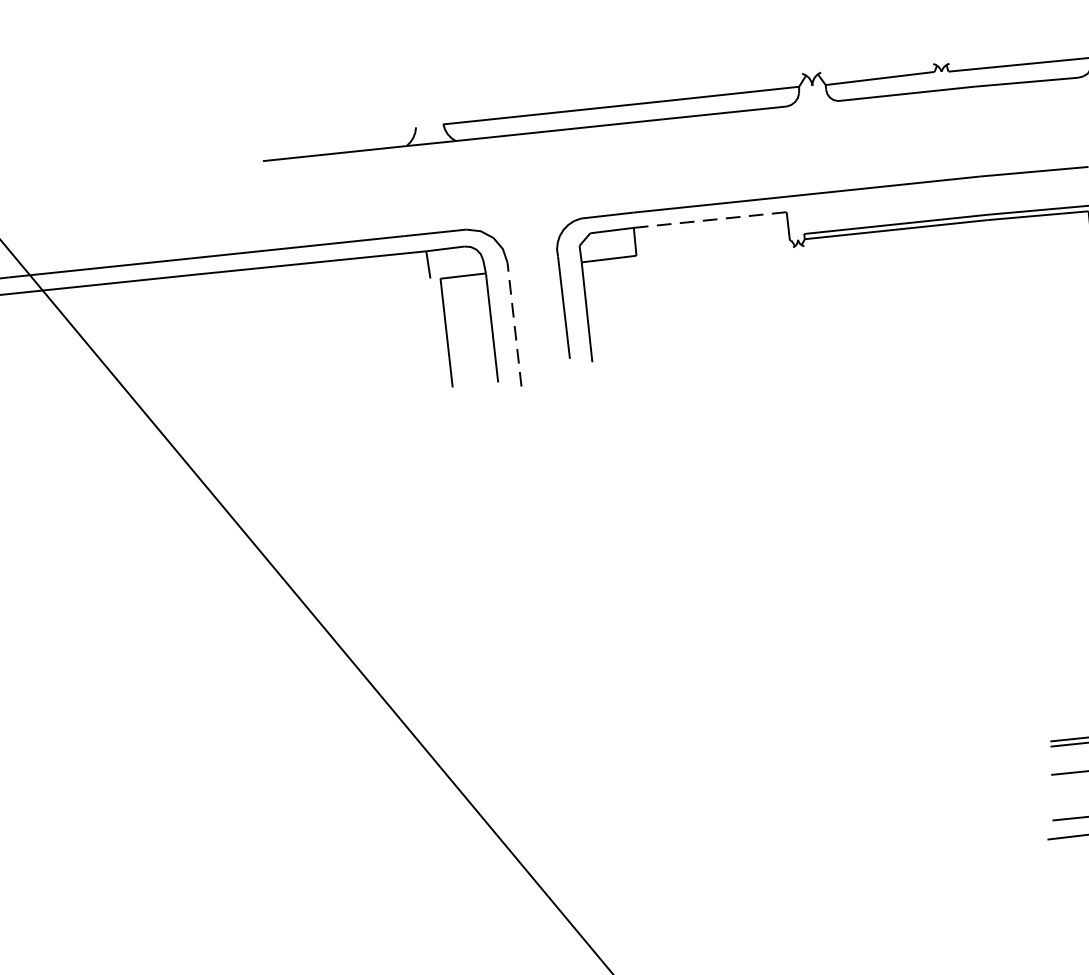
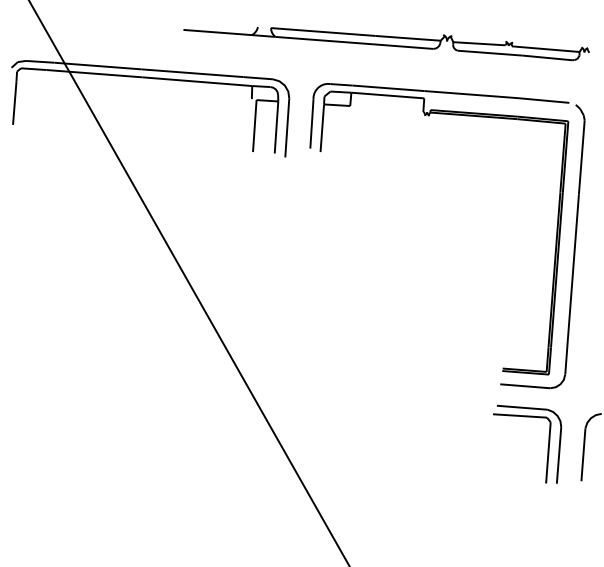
line: (709, 220) -> (387, 95), dashed -> solid
line: (514, 323) -> (287, 127), dashed -> solid

